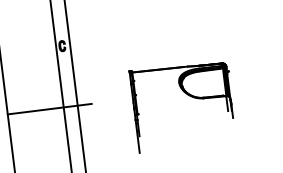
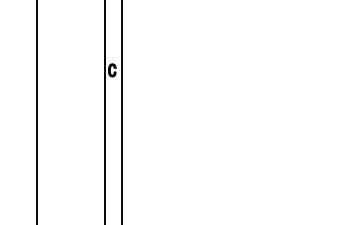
part: (188, 96) -> (255, 148), removed
line: (49, 109) -> (87, 143), removed

